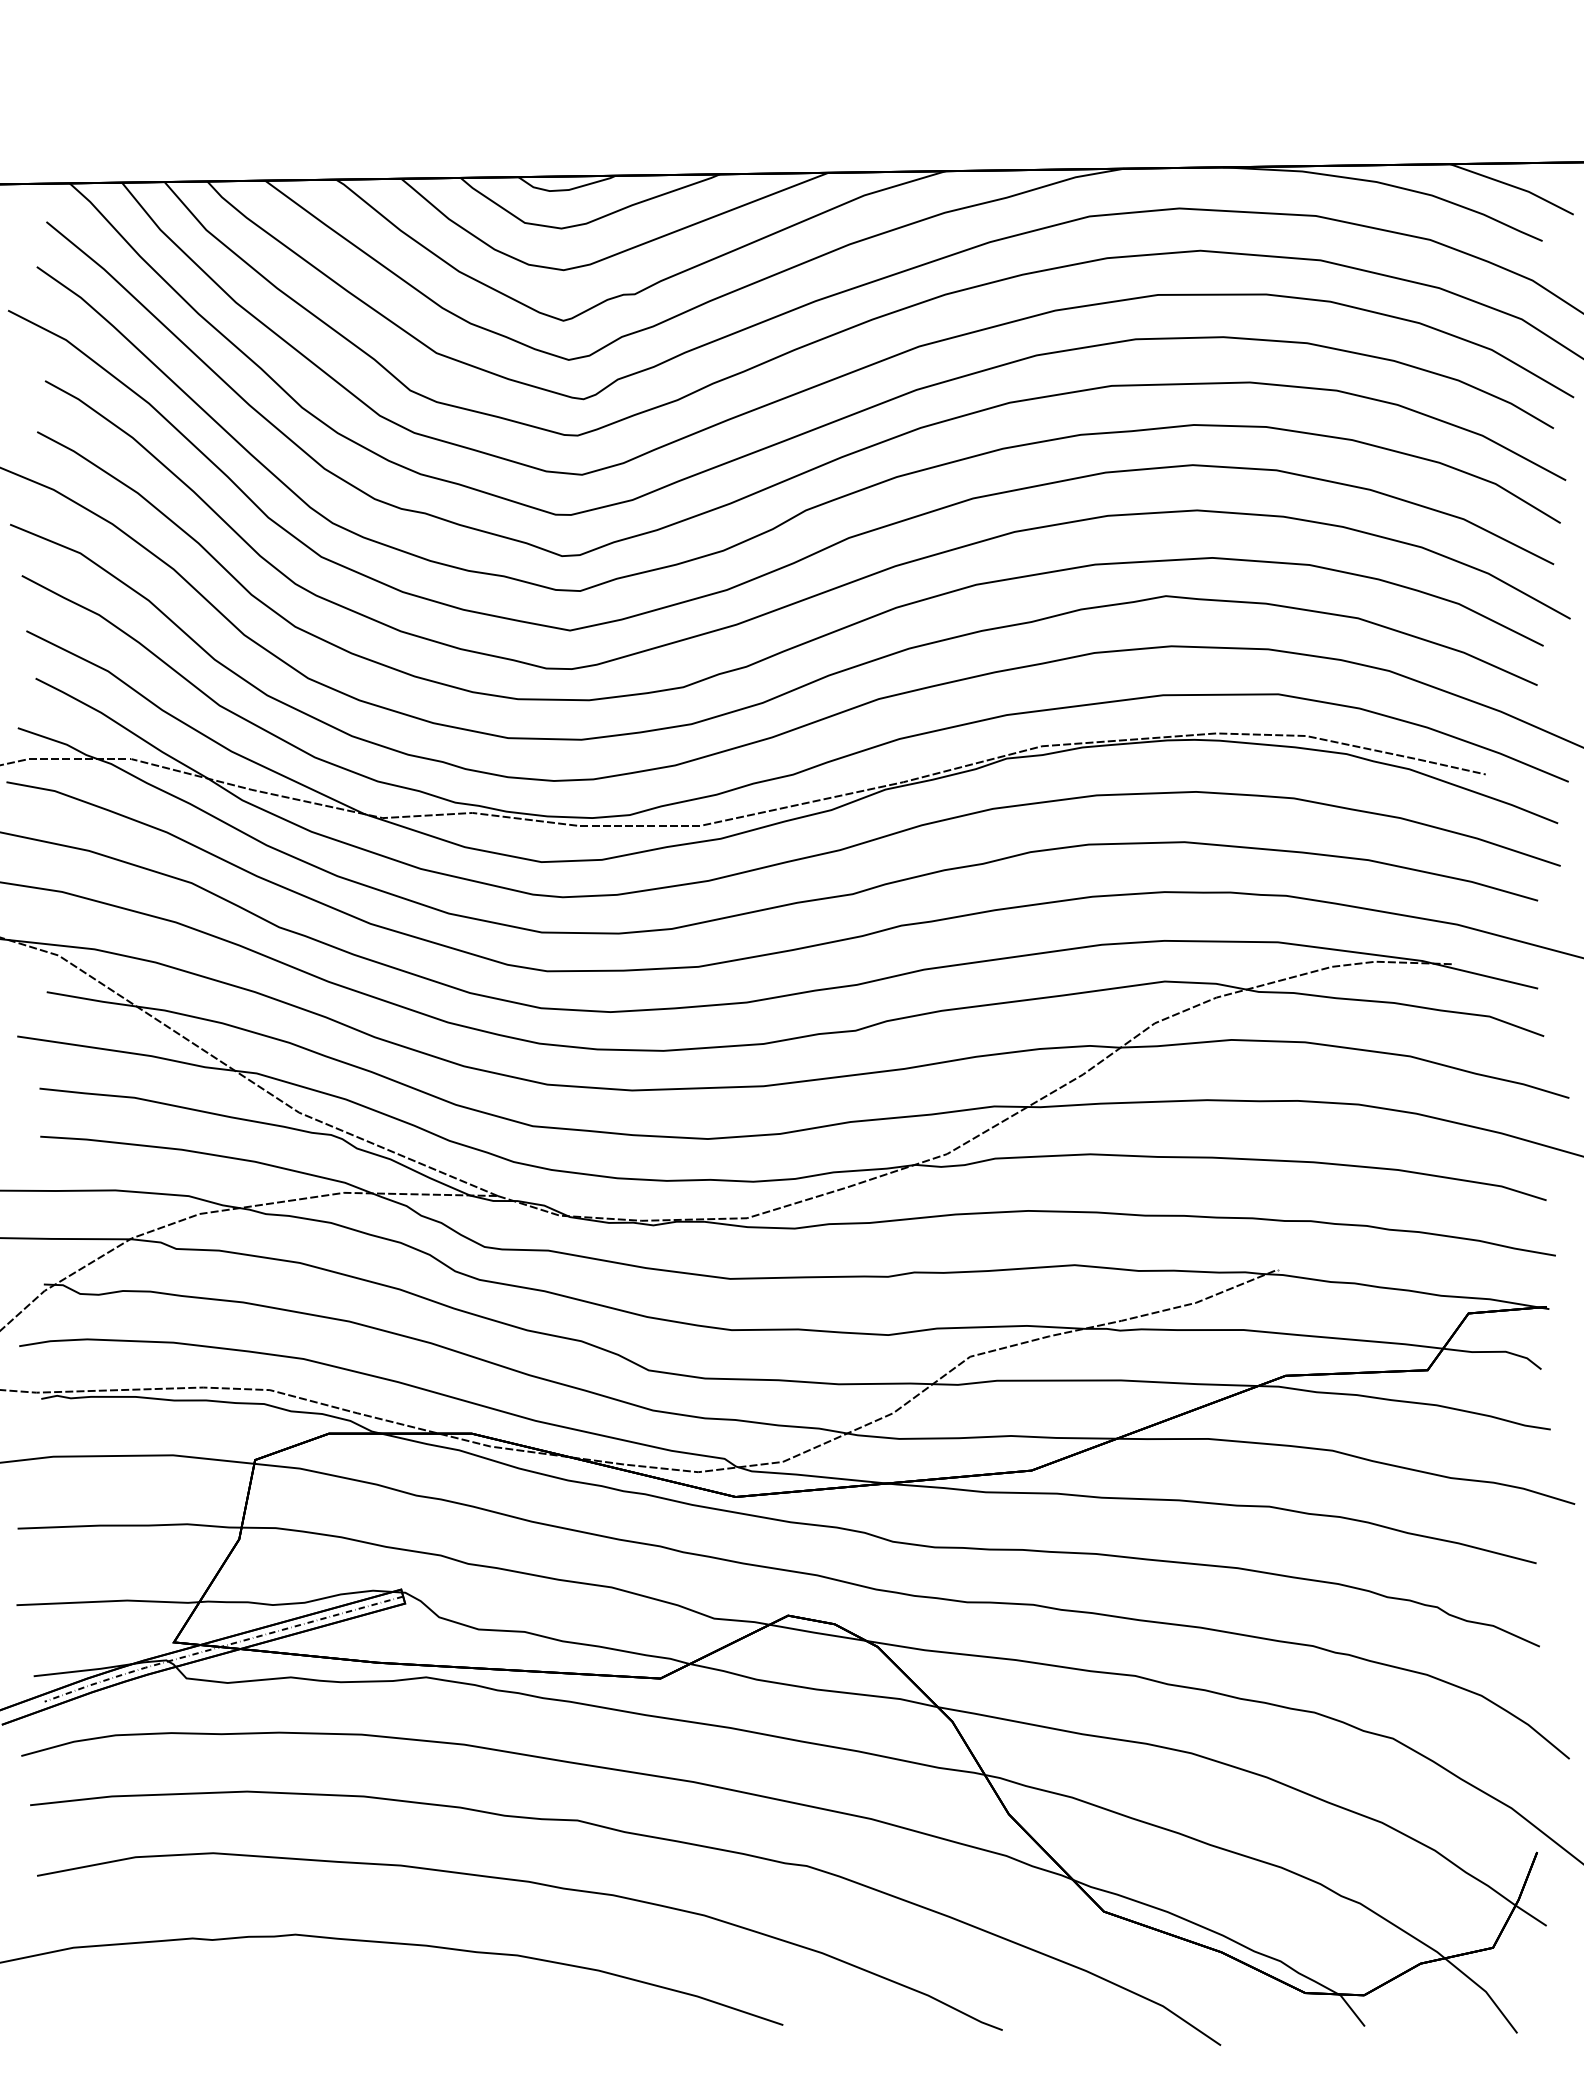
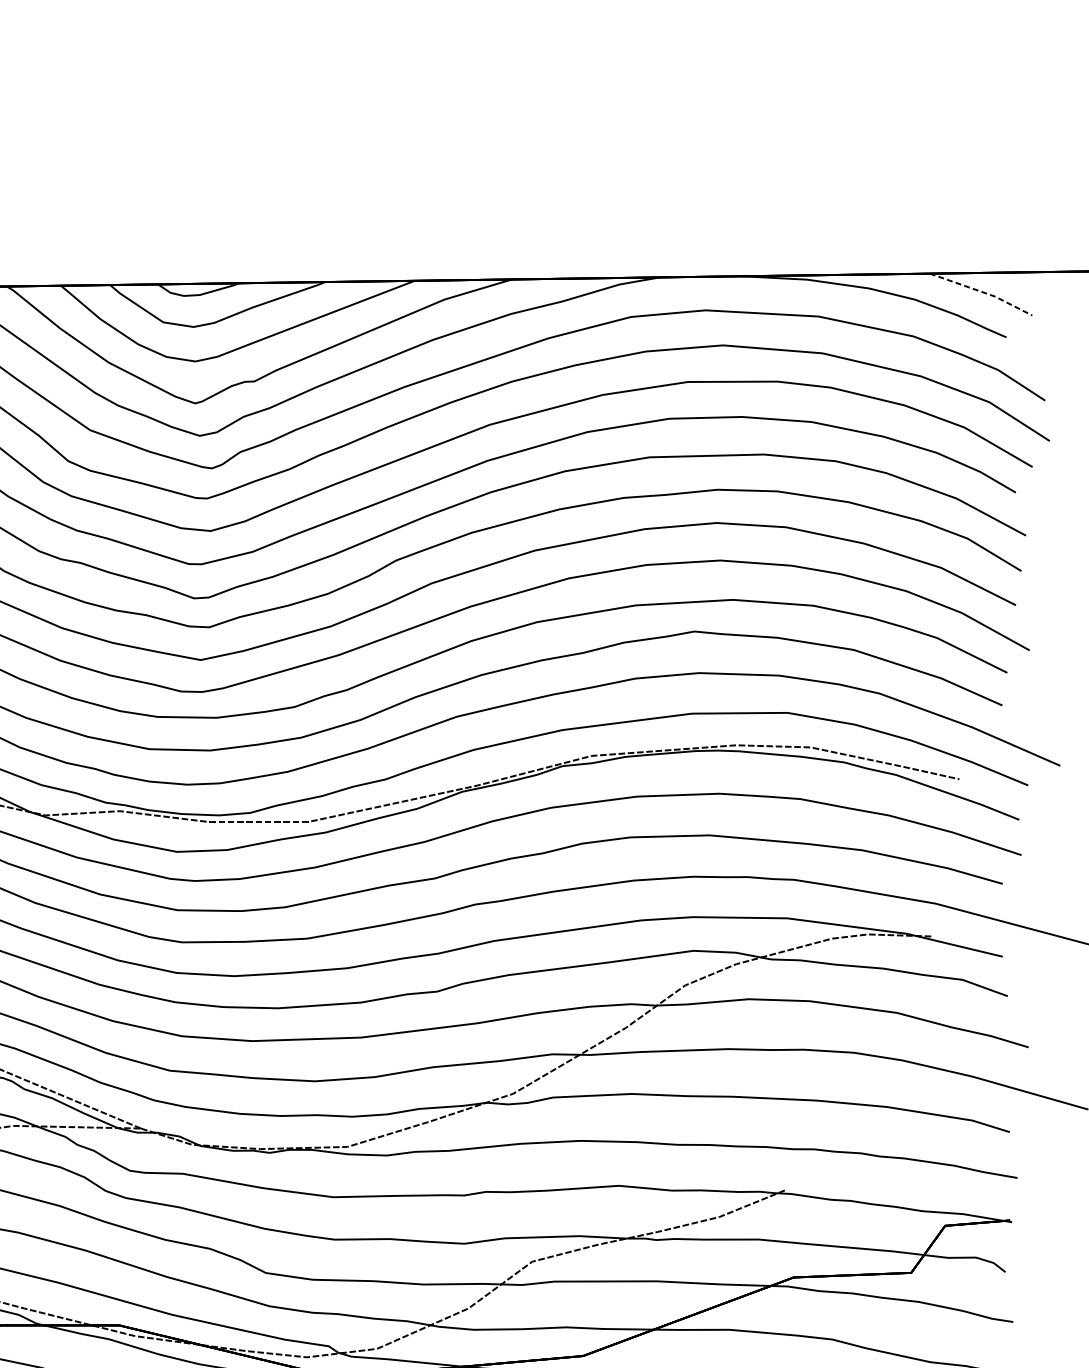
line: (1513, 186) -> (982, 292), solid -> dashed

